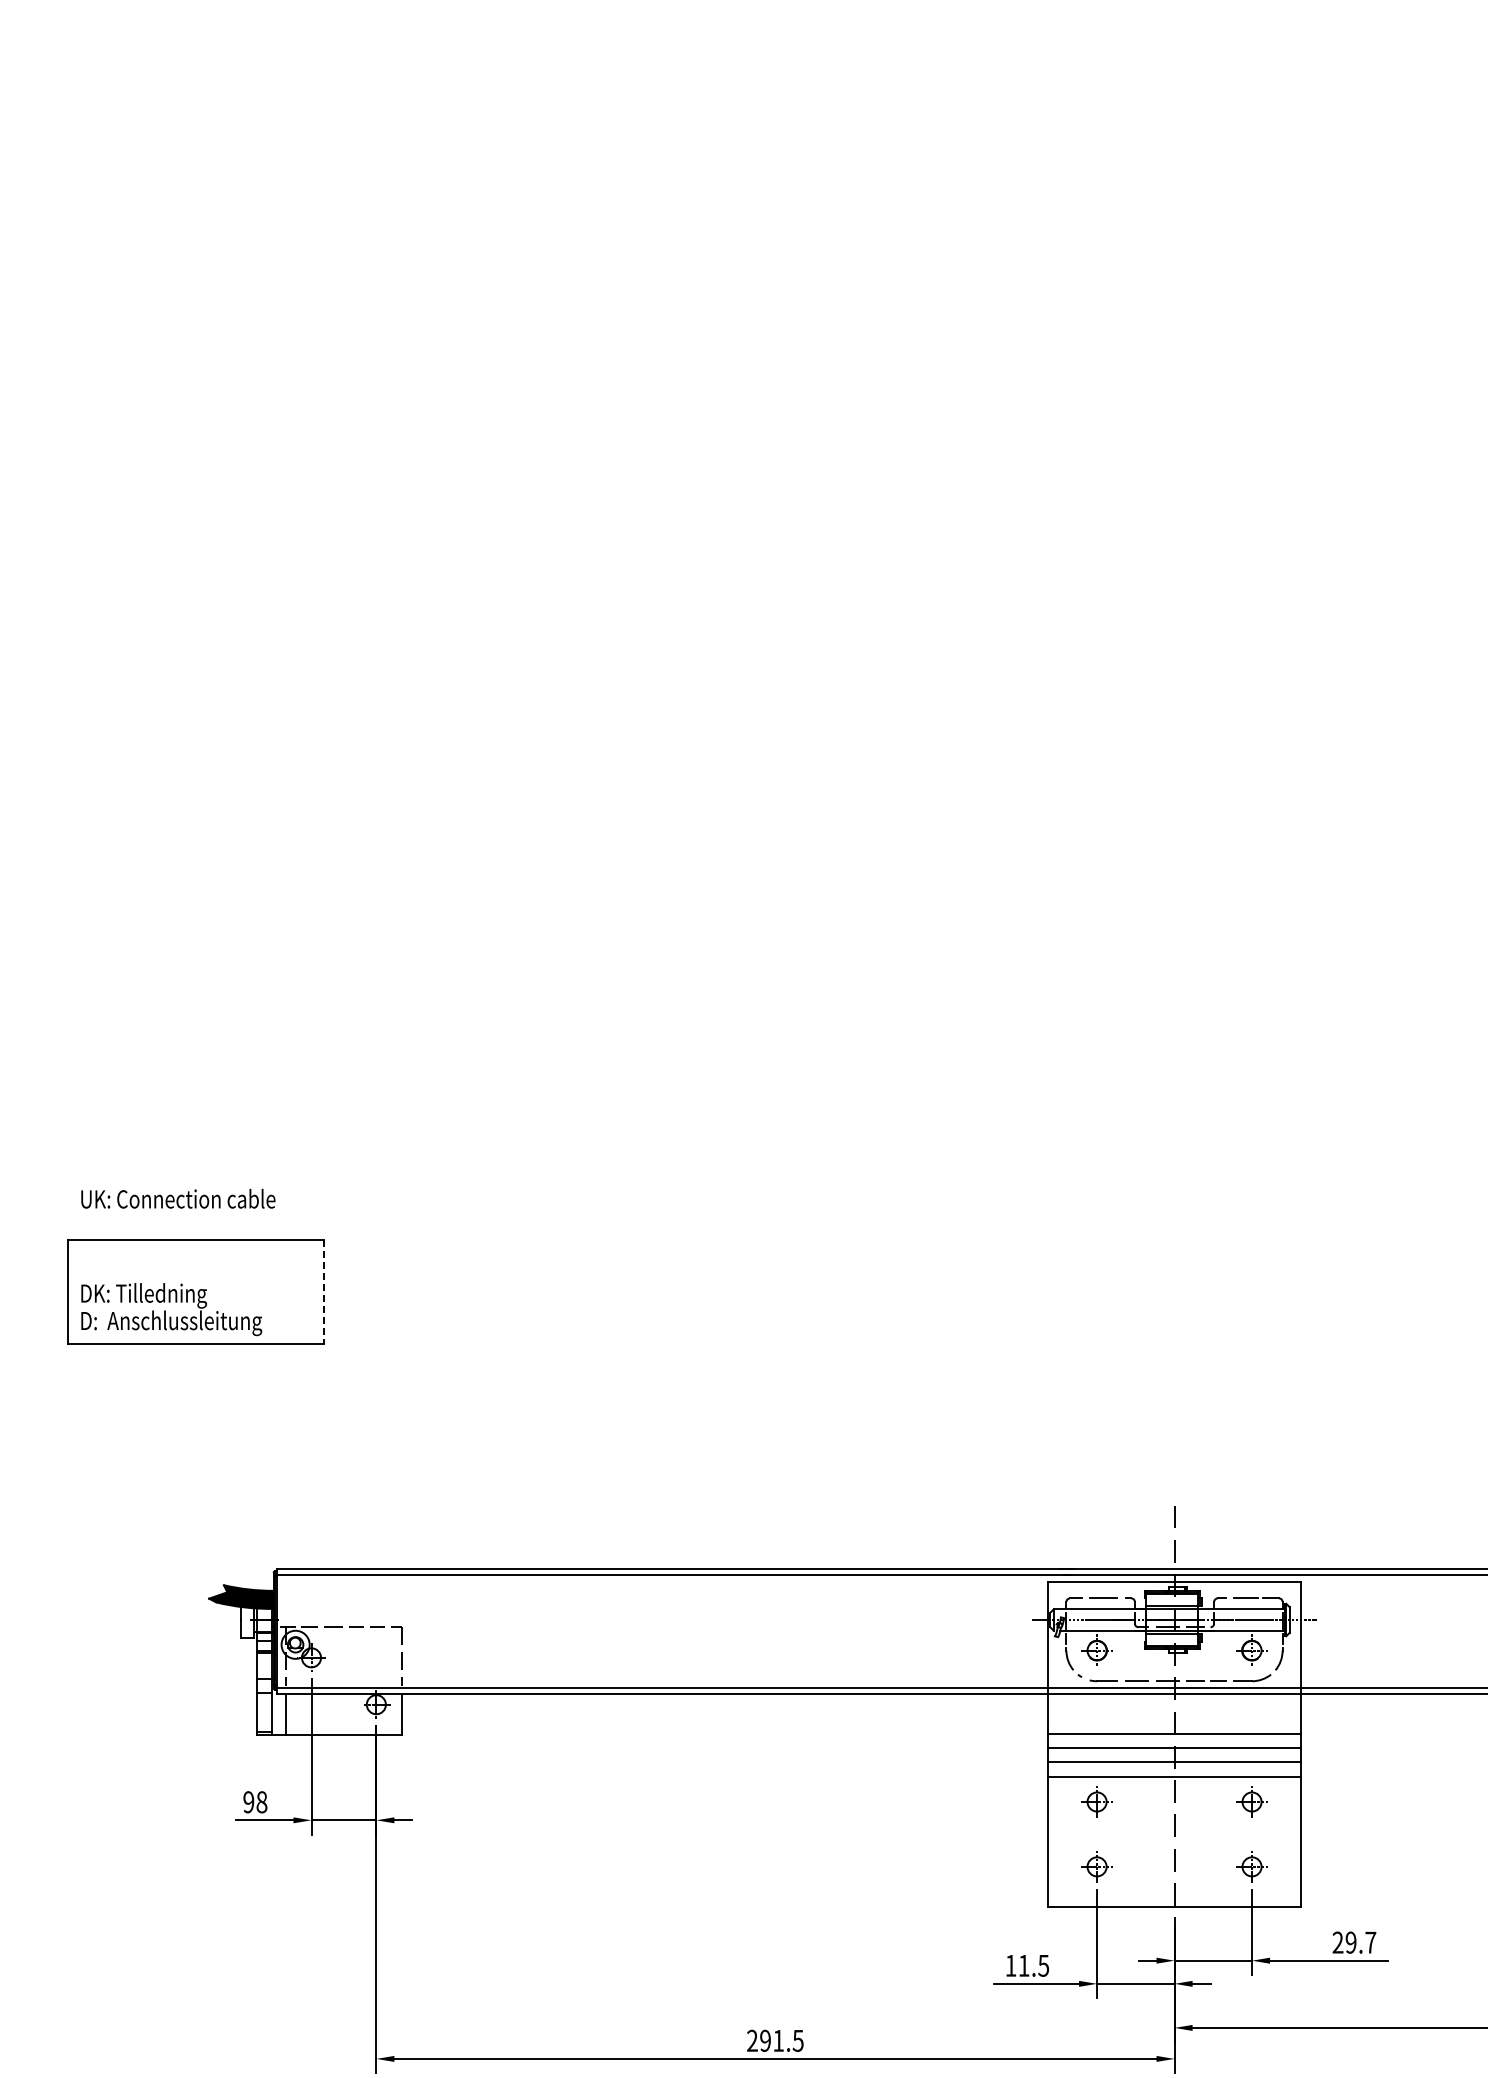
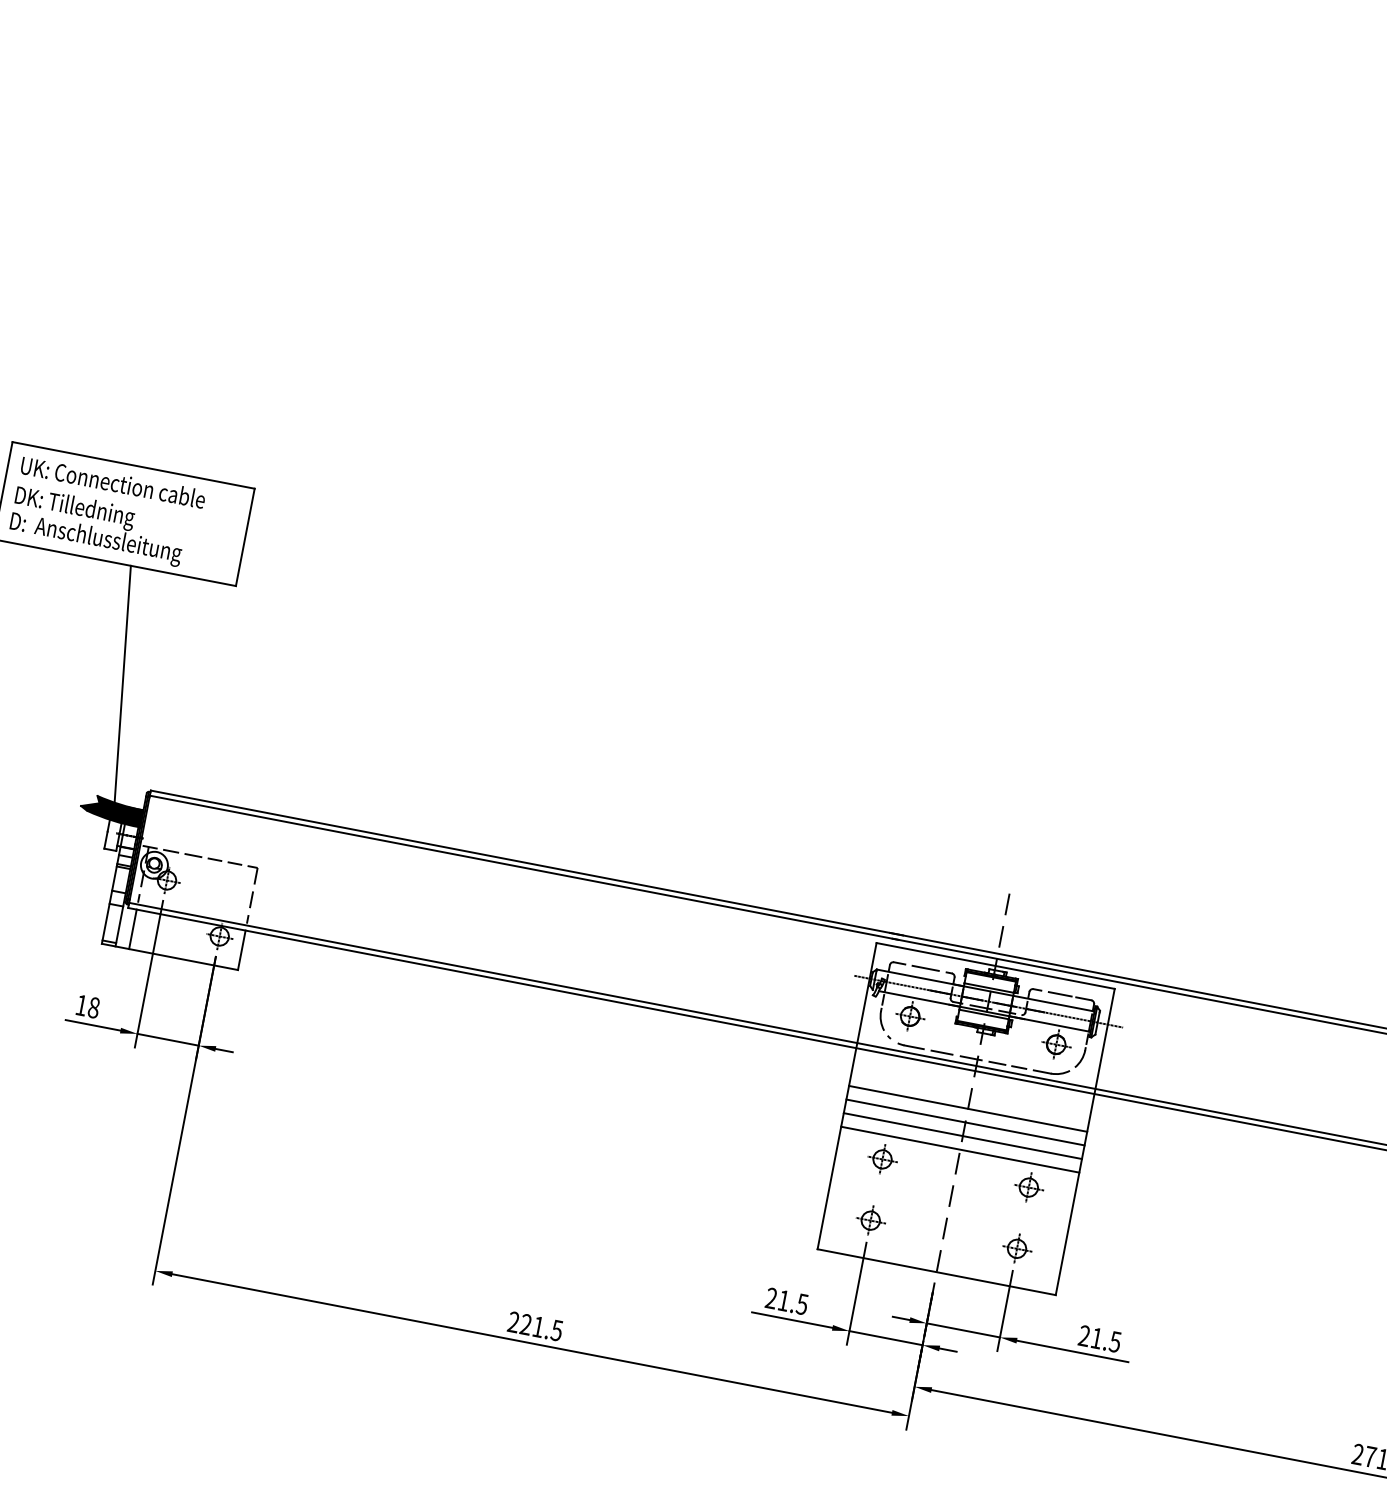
text: (178, 1198) -> (113, 482), moved
line: (323, 1292) -> (244, 537), dashed -> solid
line: (227, 1468) -> (122, 686), added
text: (248, 1802) -> (81, 1005), 98 -> 18
text: (1360, 1942) -> (1105, 1339), 29.7 -> 21.5
text: (1010, 1965) -> (771, 1298), 11.5 -> 21.5
text: (765, 2040) -> (526, 1324), 291.5 -> 221.5

